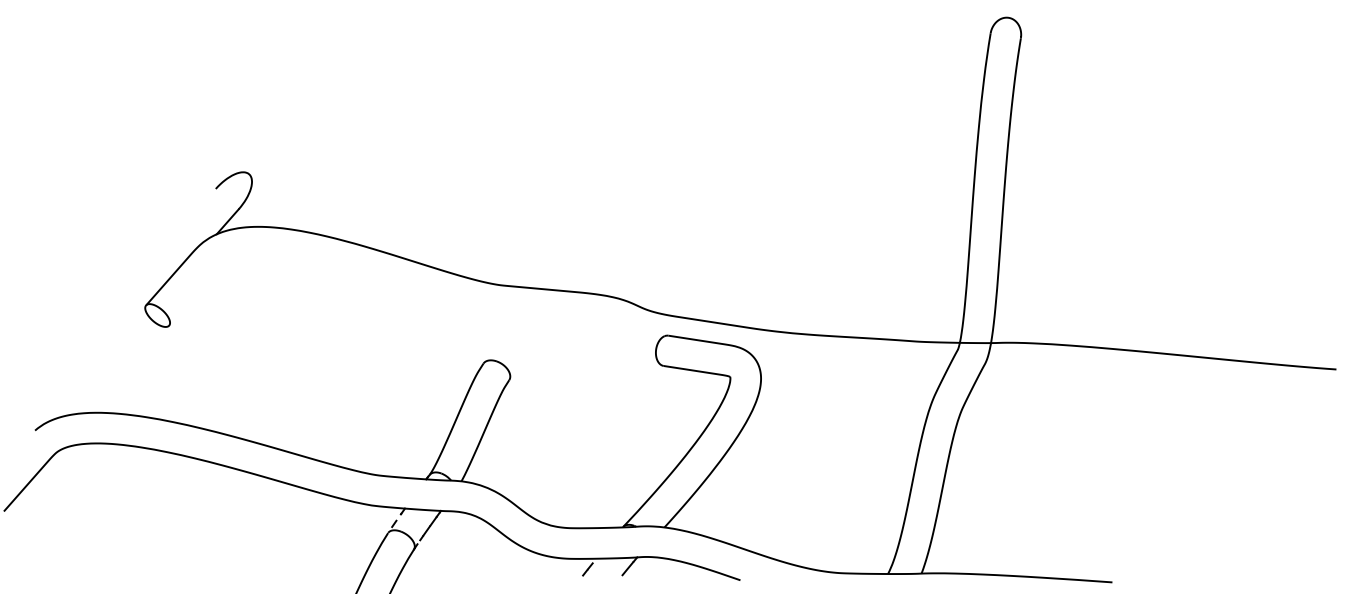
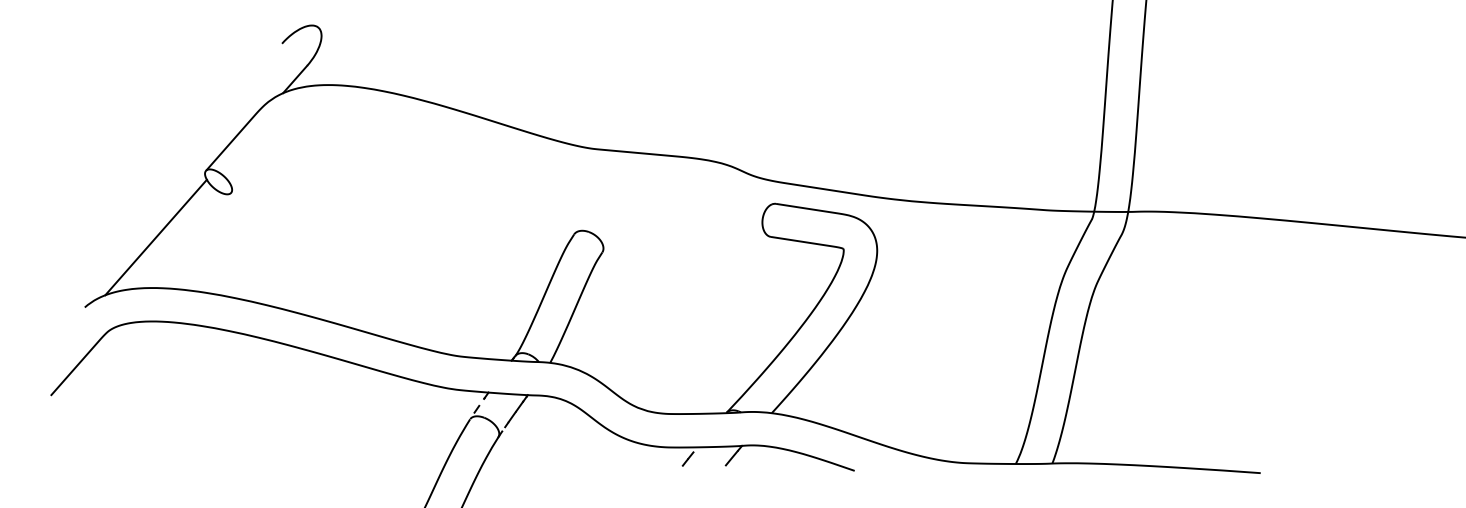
line: (99, 366) -> (155, 237), added

